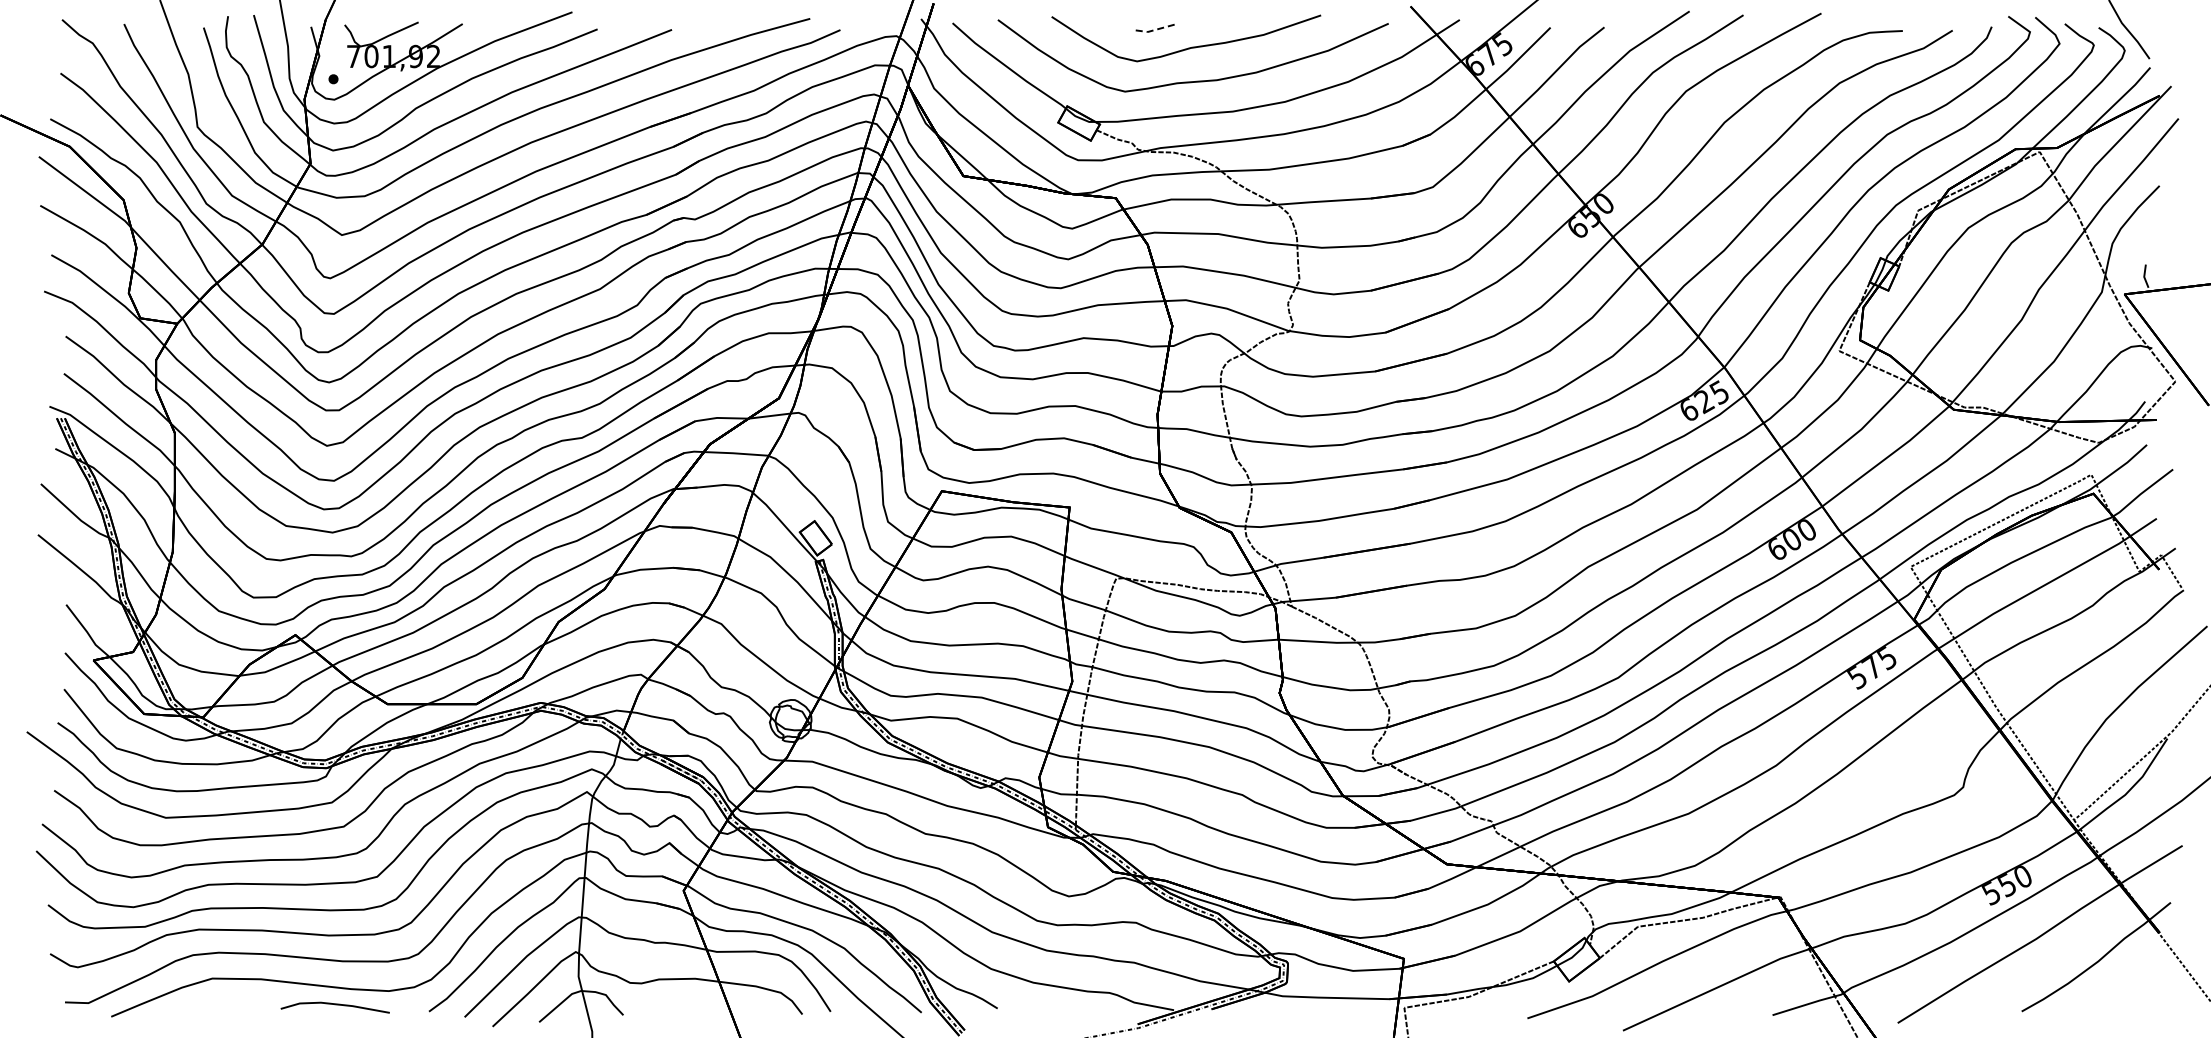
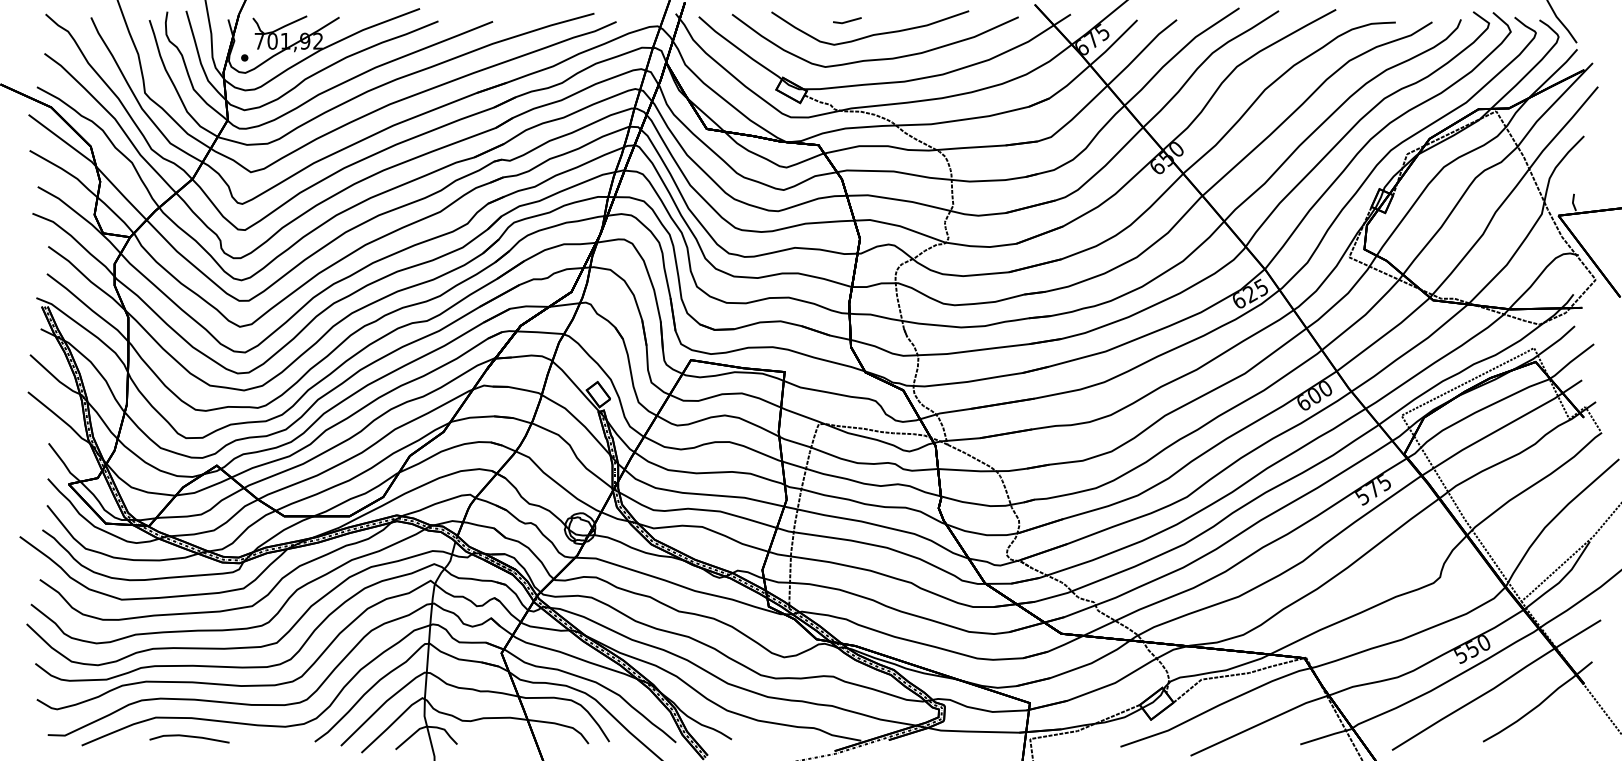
line: (1154, 30) -> (846, 22), dashed -> solid
line: (334, 1005) -> (188, 737), moved

